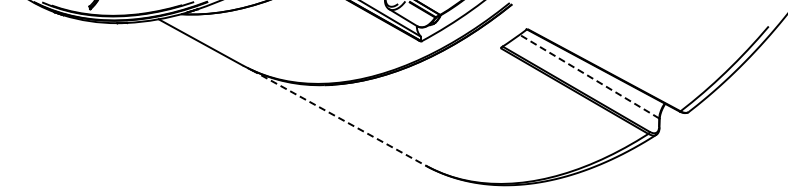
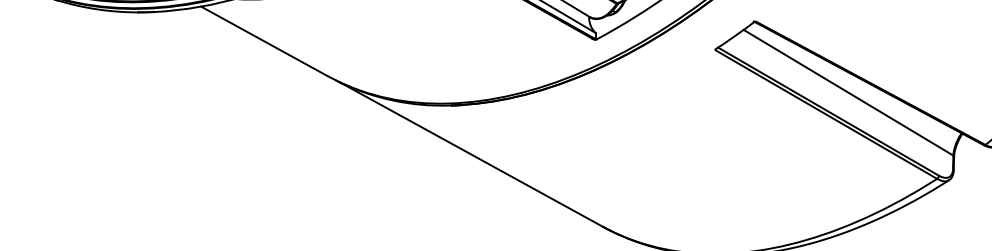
line: (589, 76) -> (848, 92), dashed -> solid
line: (338, 117) -> (471, 154), dashed -> solid

